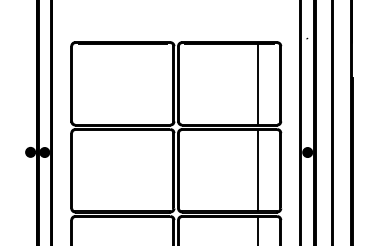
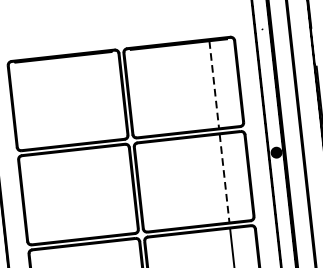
line: (257, 84) -> (214, 85), solid -> dashed
line: (257, 170) -> (224, 178), solid -> dashed

